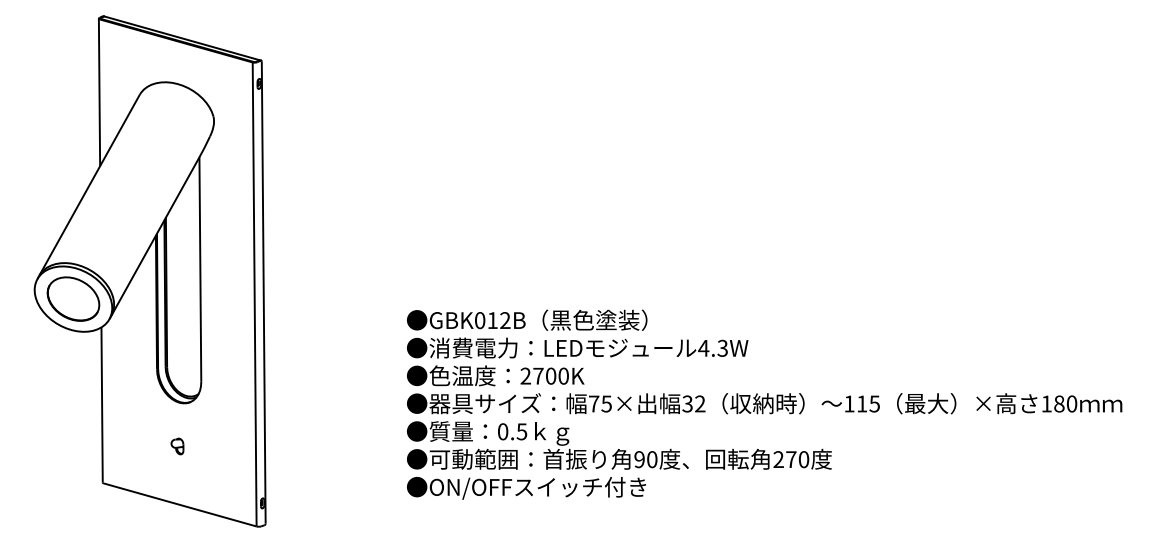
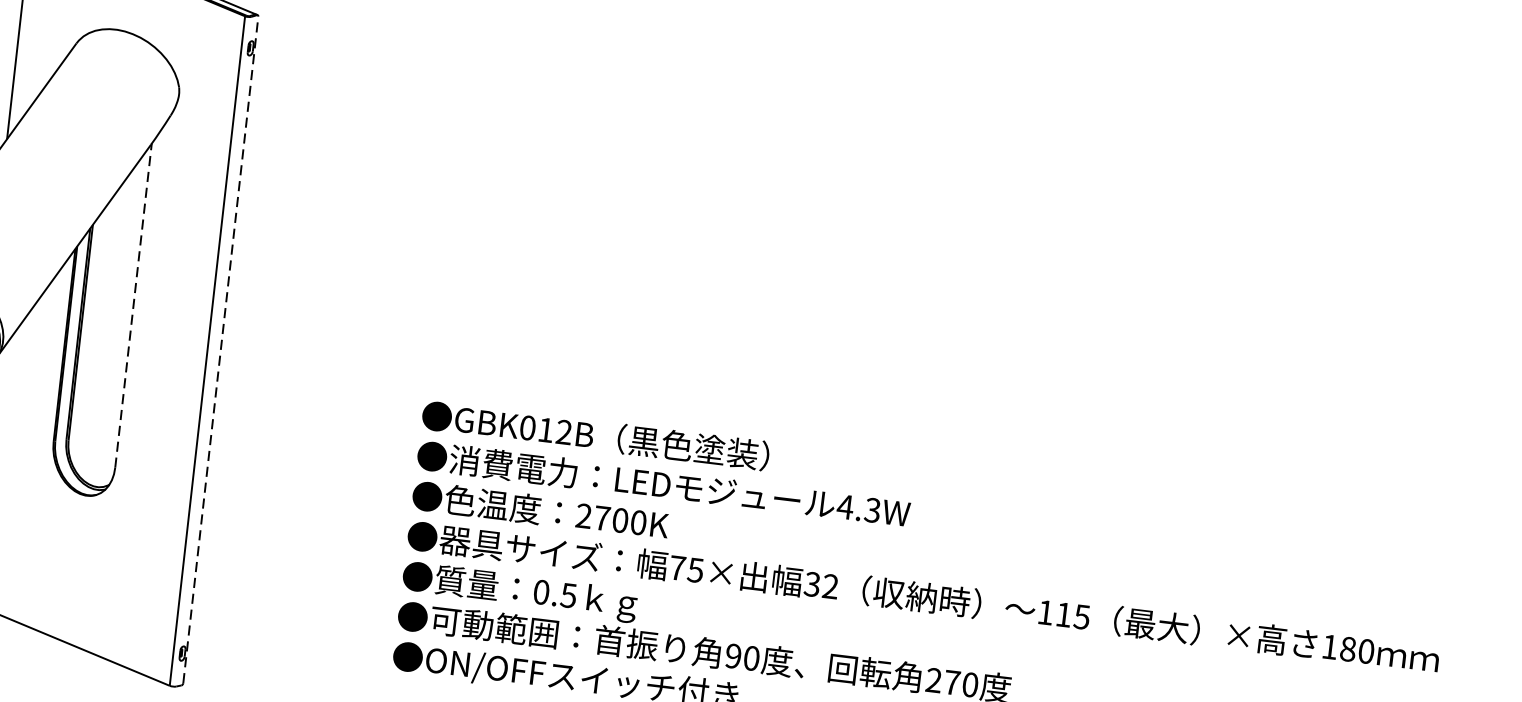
line: (200, 269) -> (133, 305), solid -> dashed
line: (263, 292) -> (220, 349), solid -> dashed
part: (177, 446) -> (69, 556), removed

